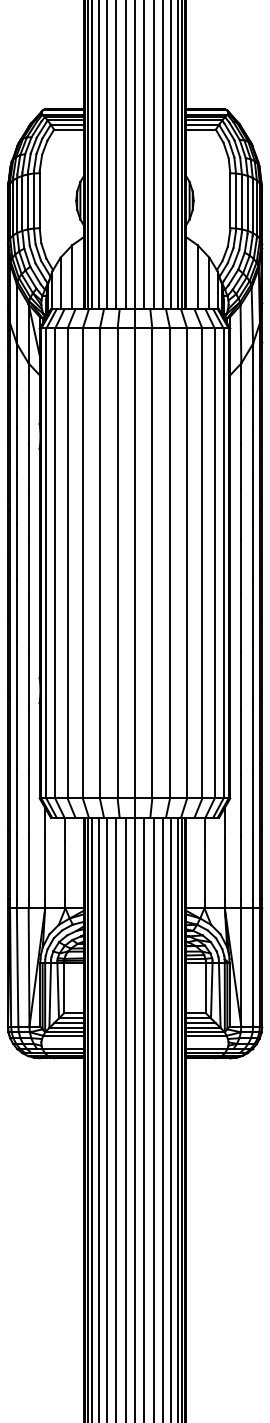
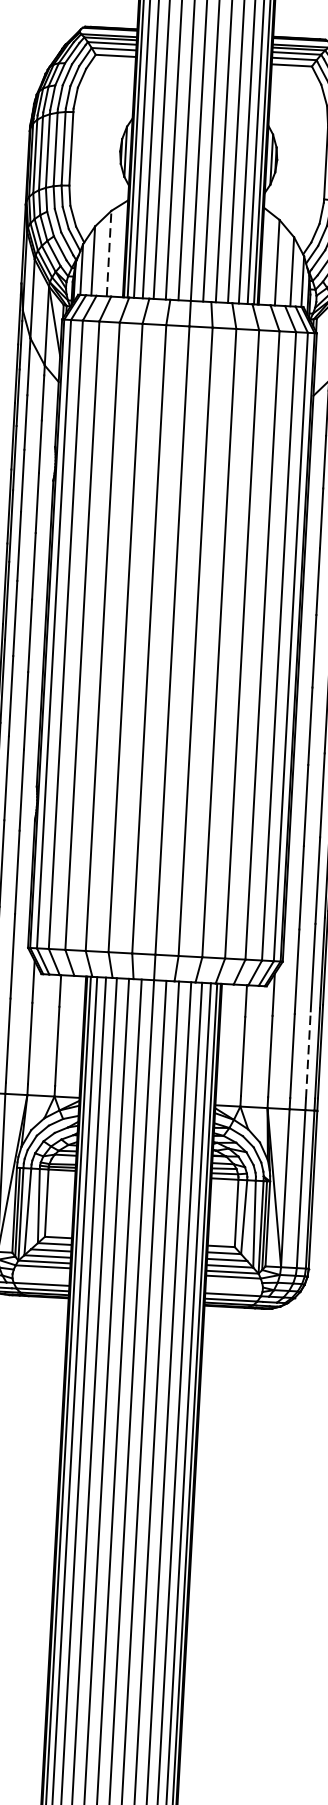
line: (72, 277) -> (109, 253), solid -> dashed
line: (253, 867) -> (308, 1055), solid -> dashed

